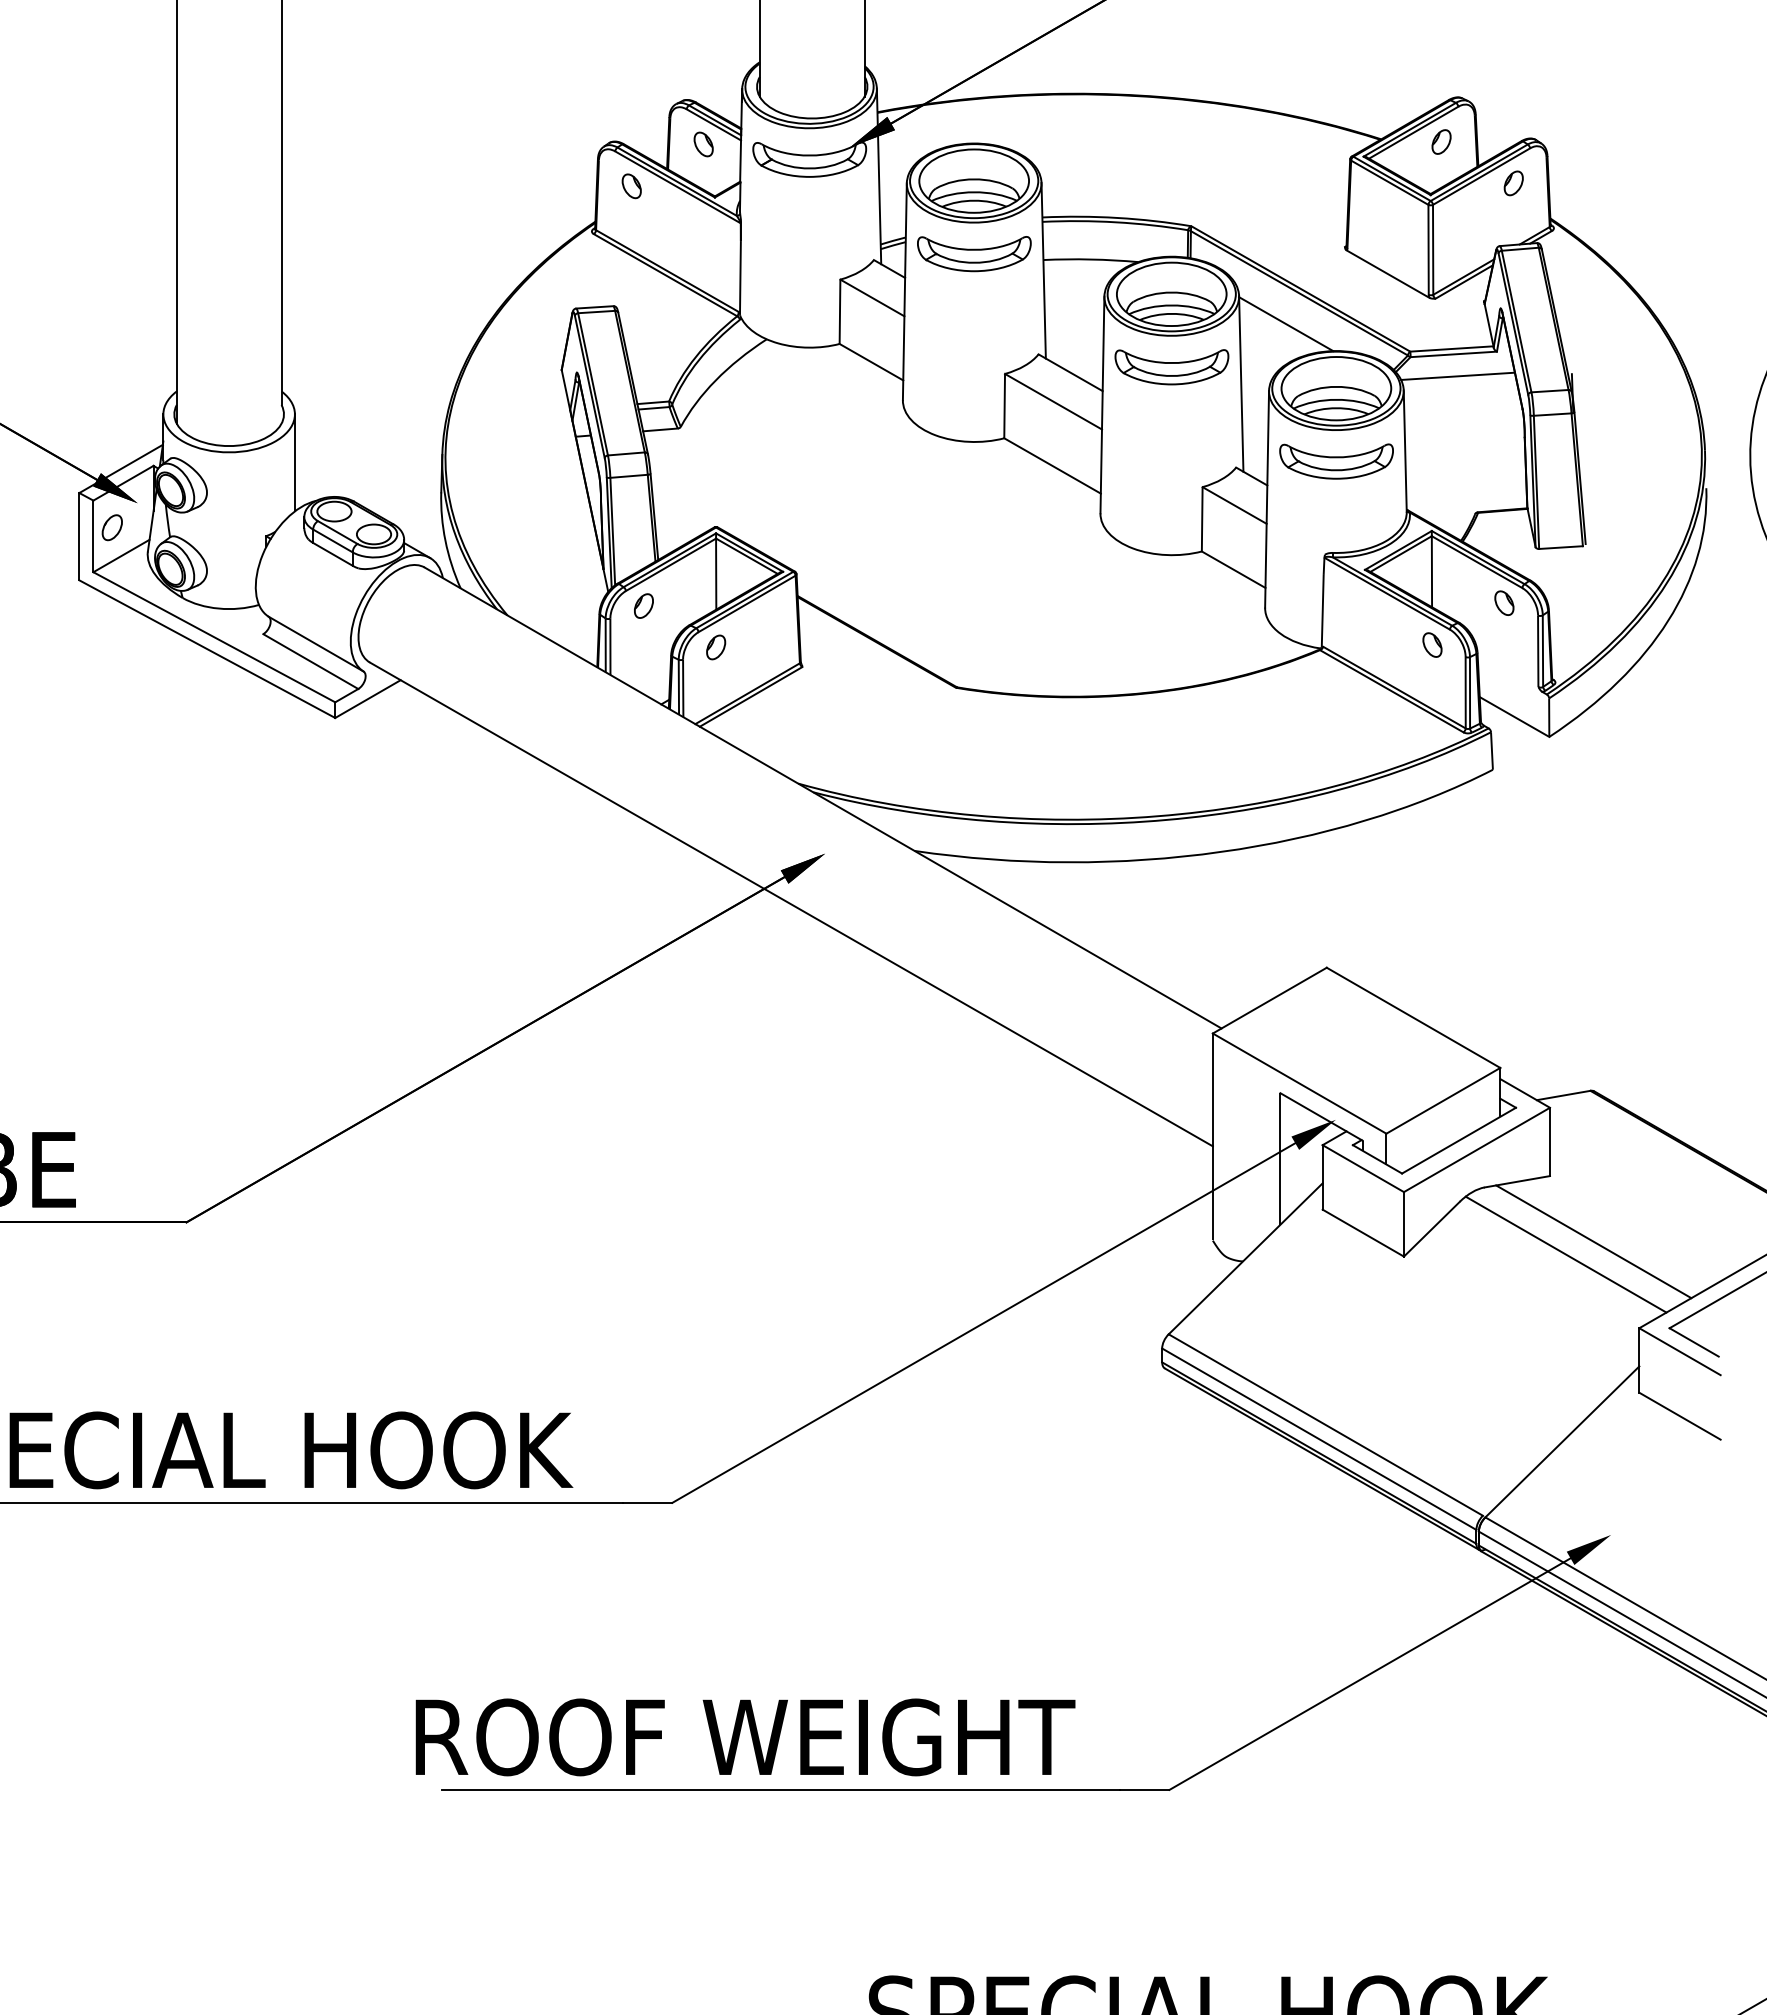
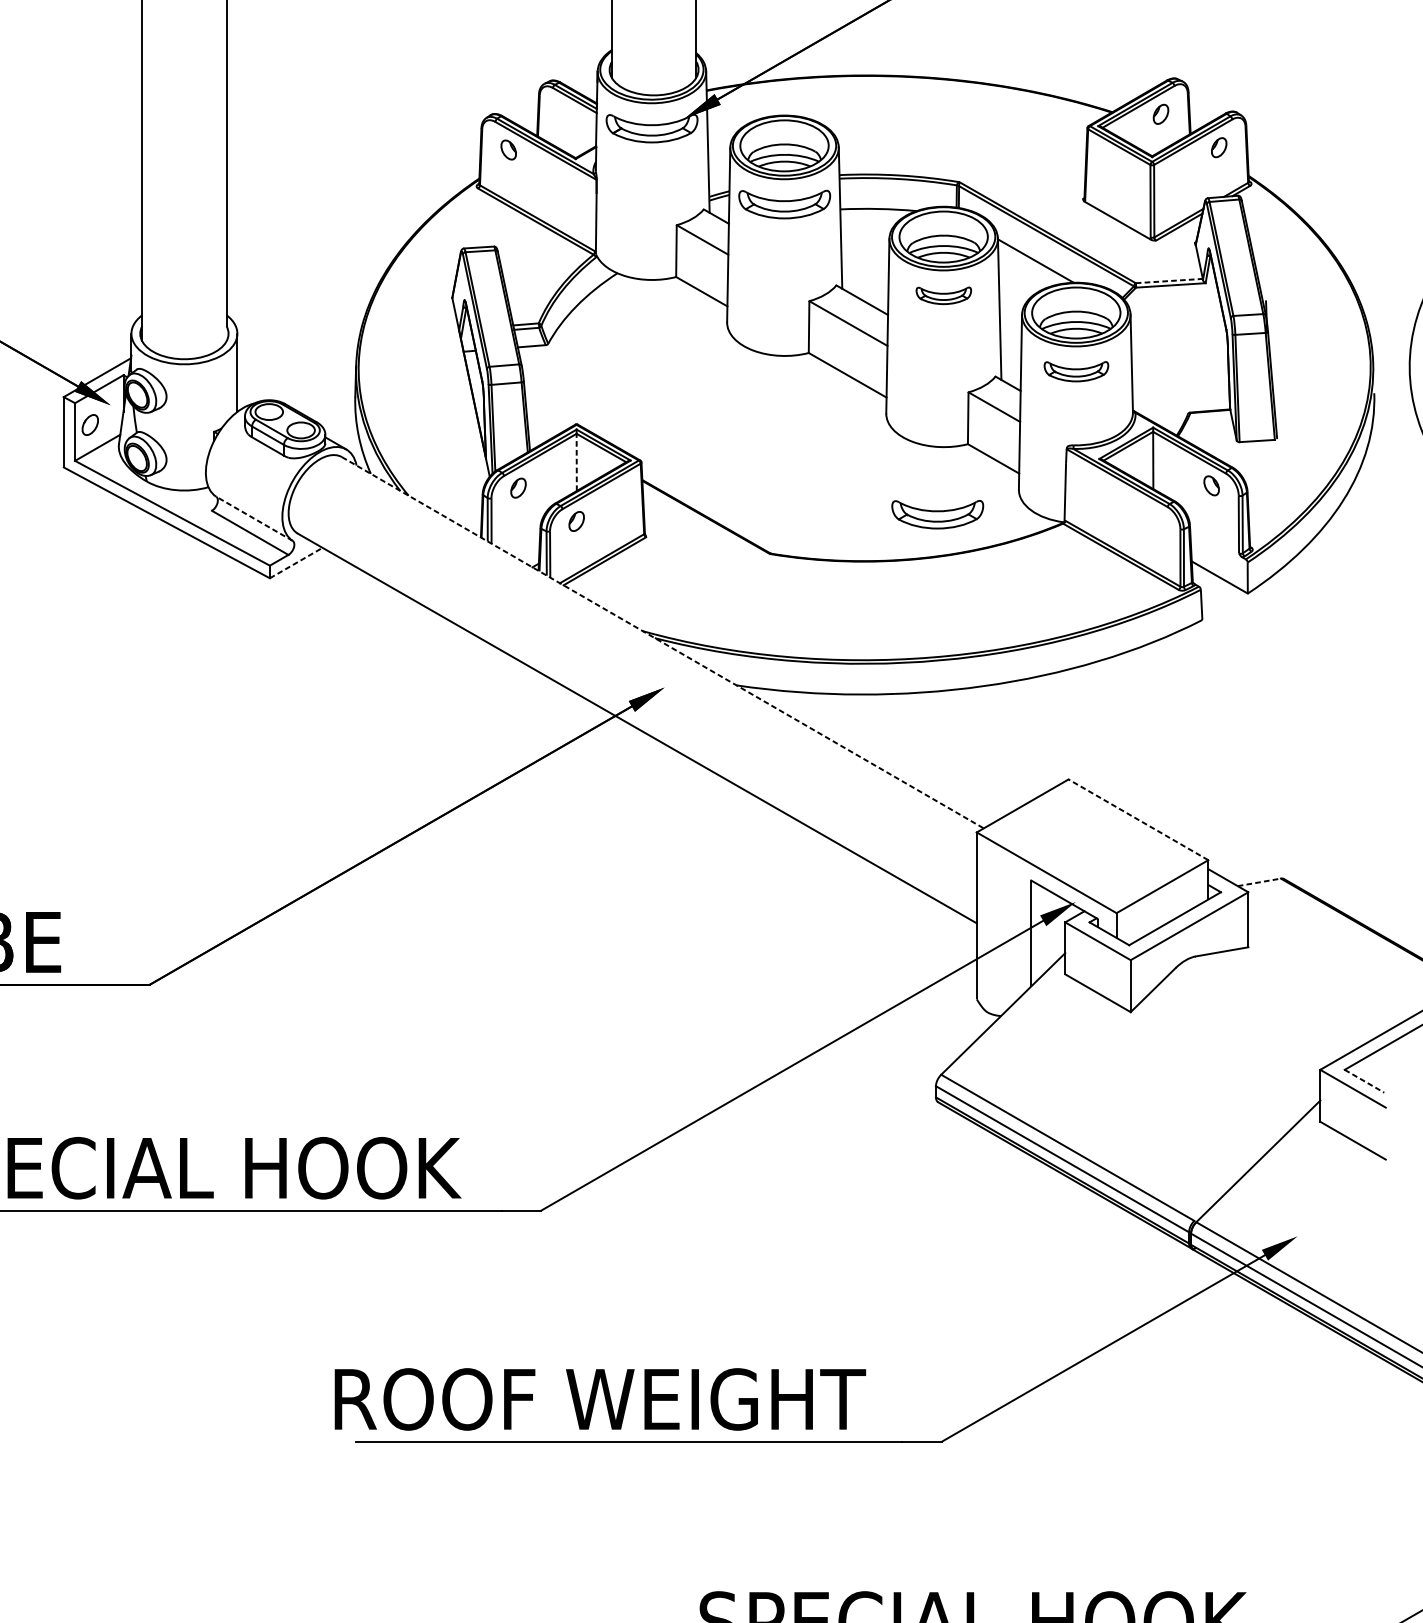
part: (703, 144) -> (566, 116), removed
line: (1451, 348) -> (1169, 280), solid -> dashed
part: (1171, 367) -> (943, 295), size x0.6
line: (1457, 375) -> (1173, 302), removed
part: (1336, 461) -> (1076, 371), size x0.7
line: (716, 574) -> (576, 462), solid -> dashed
part: (1164, 639) -> (937, 515), added
line: (316, 644) -> (254, 519), solid -> dashed
part: (1432, 644) -> (1153, 519), removed
line: (367, 699) -> (295, 563), solid -> dashed
line: (823, 798) -> (663, 643), solid -> dashed
line: (1413, 1017) -> (1138, 819), solid -> dashed
line: (1564, 1095) -> (1260, 882), solid -> dashed
line: (1593, 1241) -> (1283, 999), removed
line: (1565, 1254) -> (1260, 1010), removed
line: (1694, 1342) -> (1364, 1081), solid -> dashed

